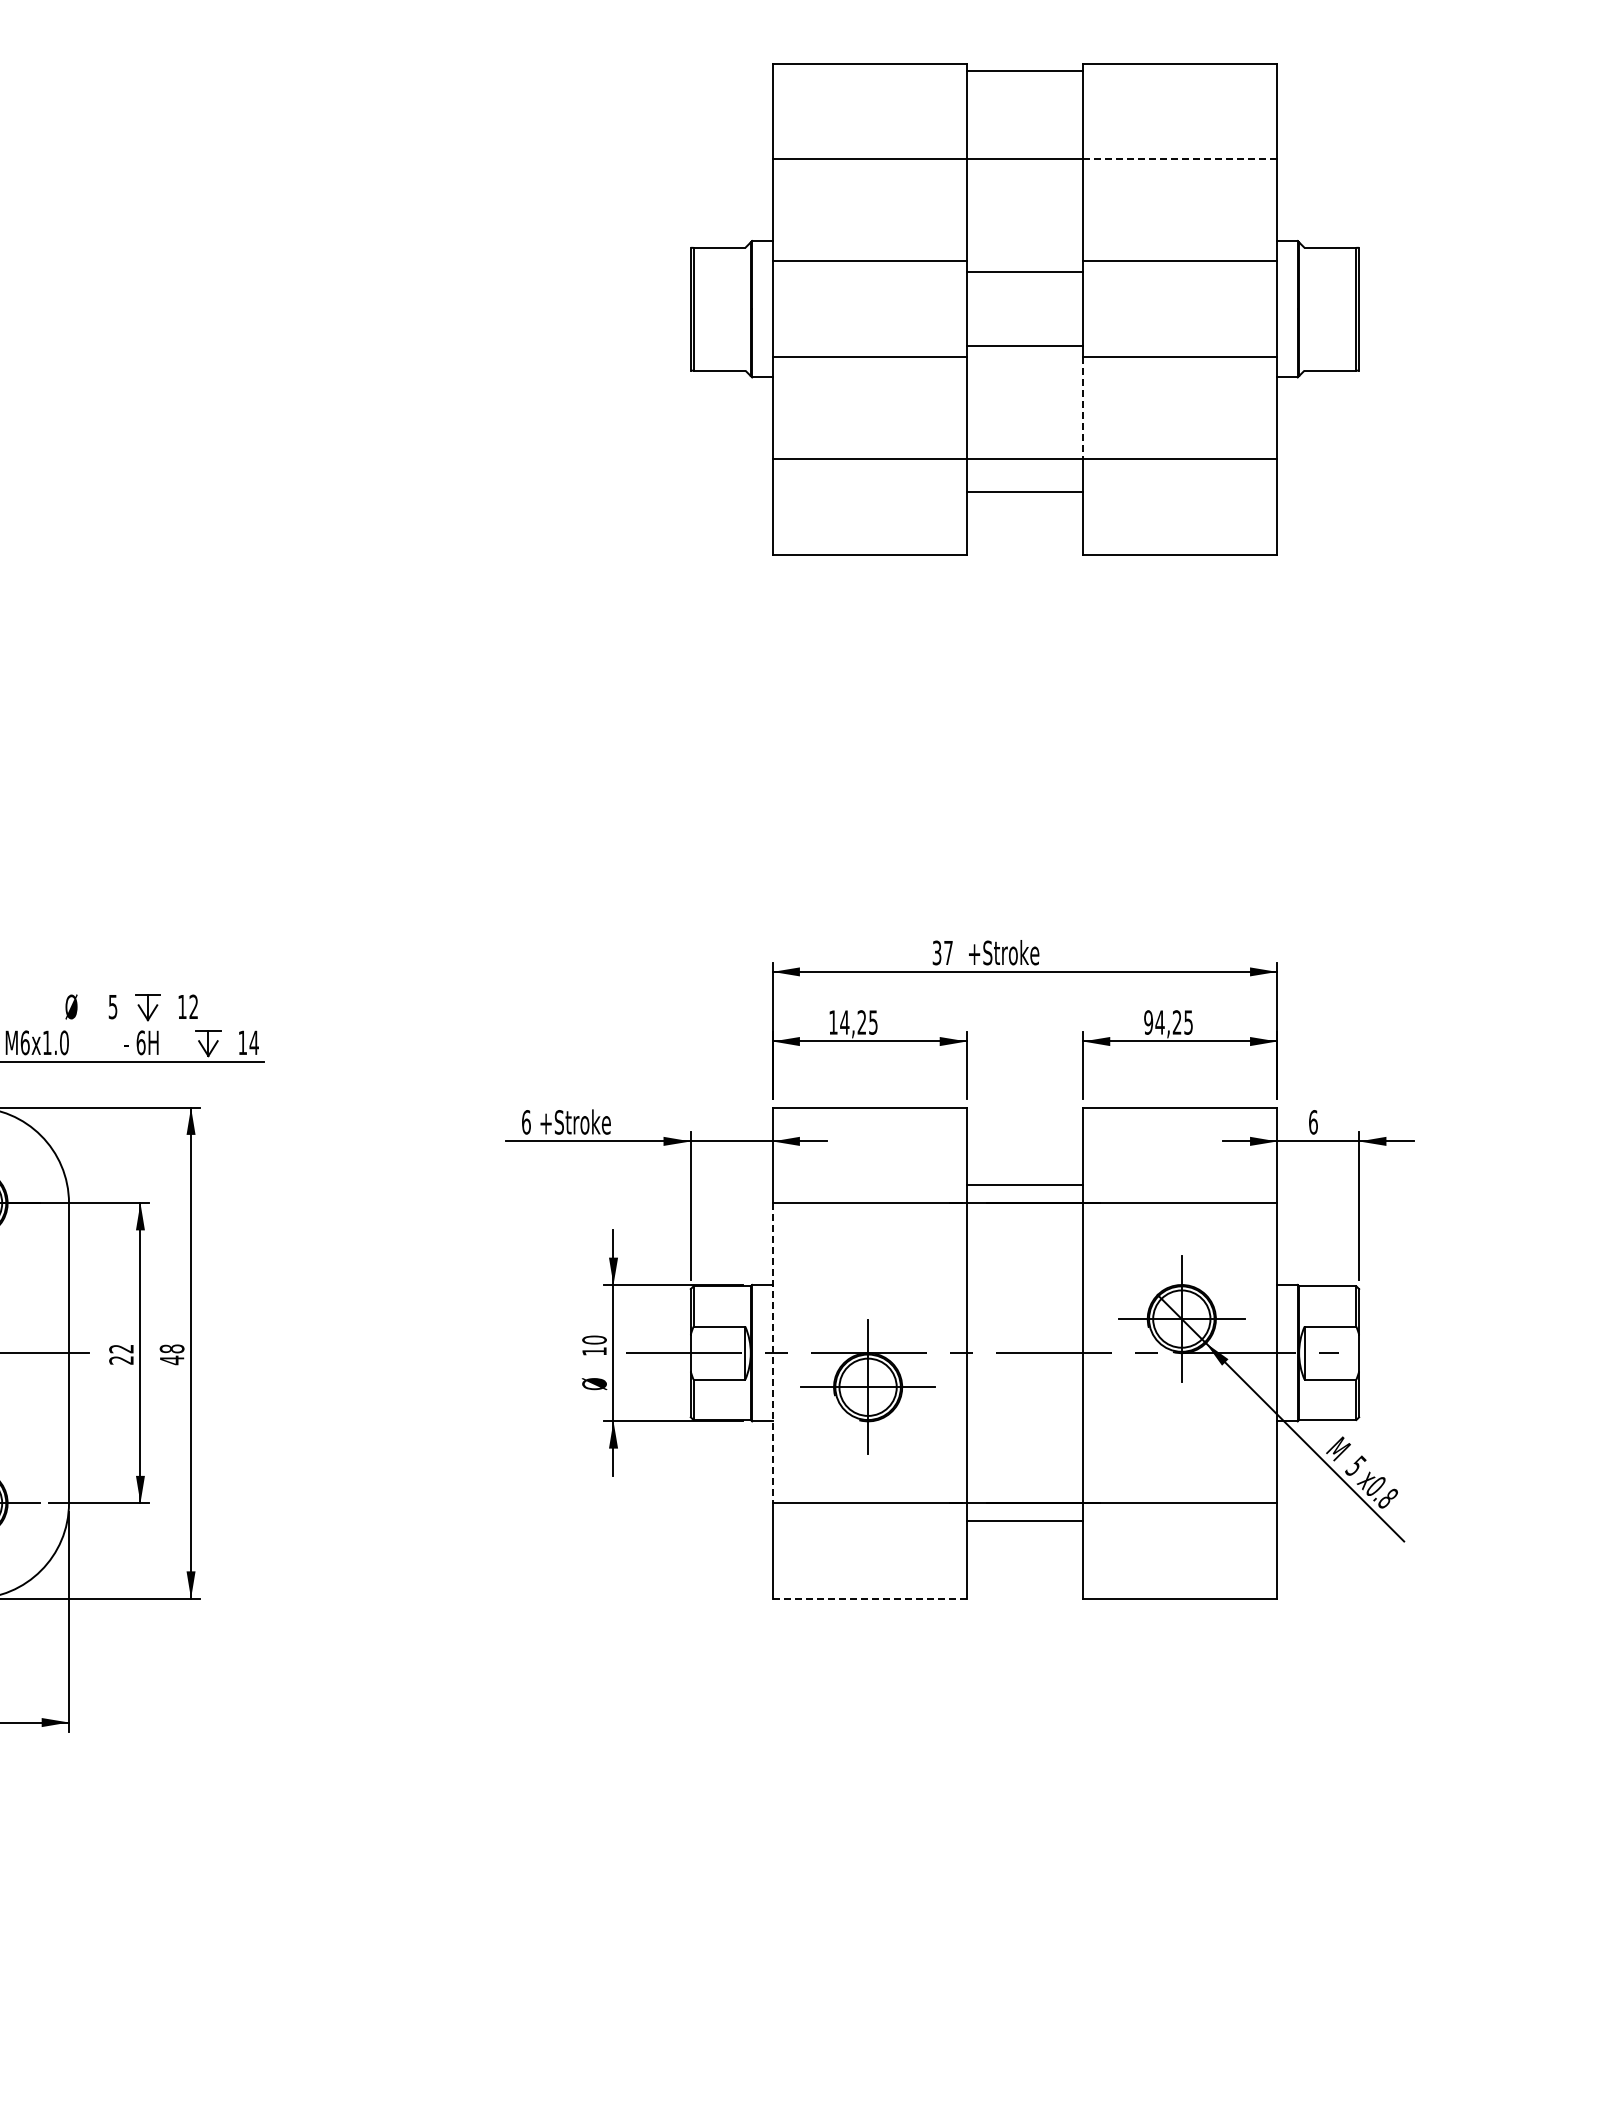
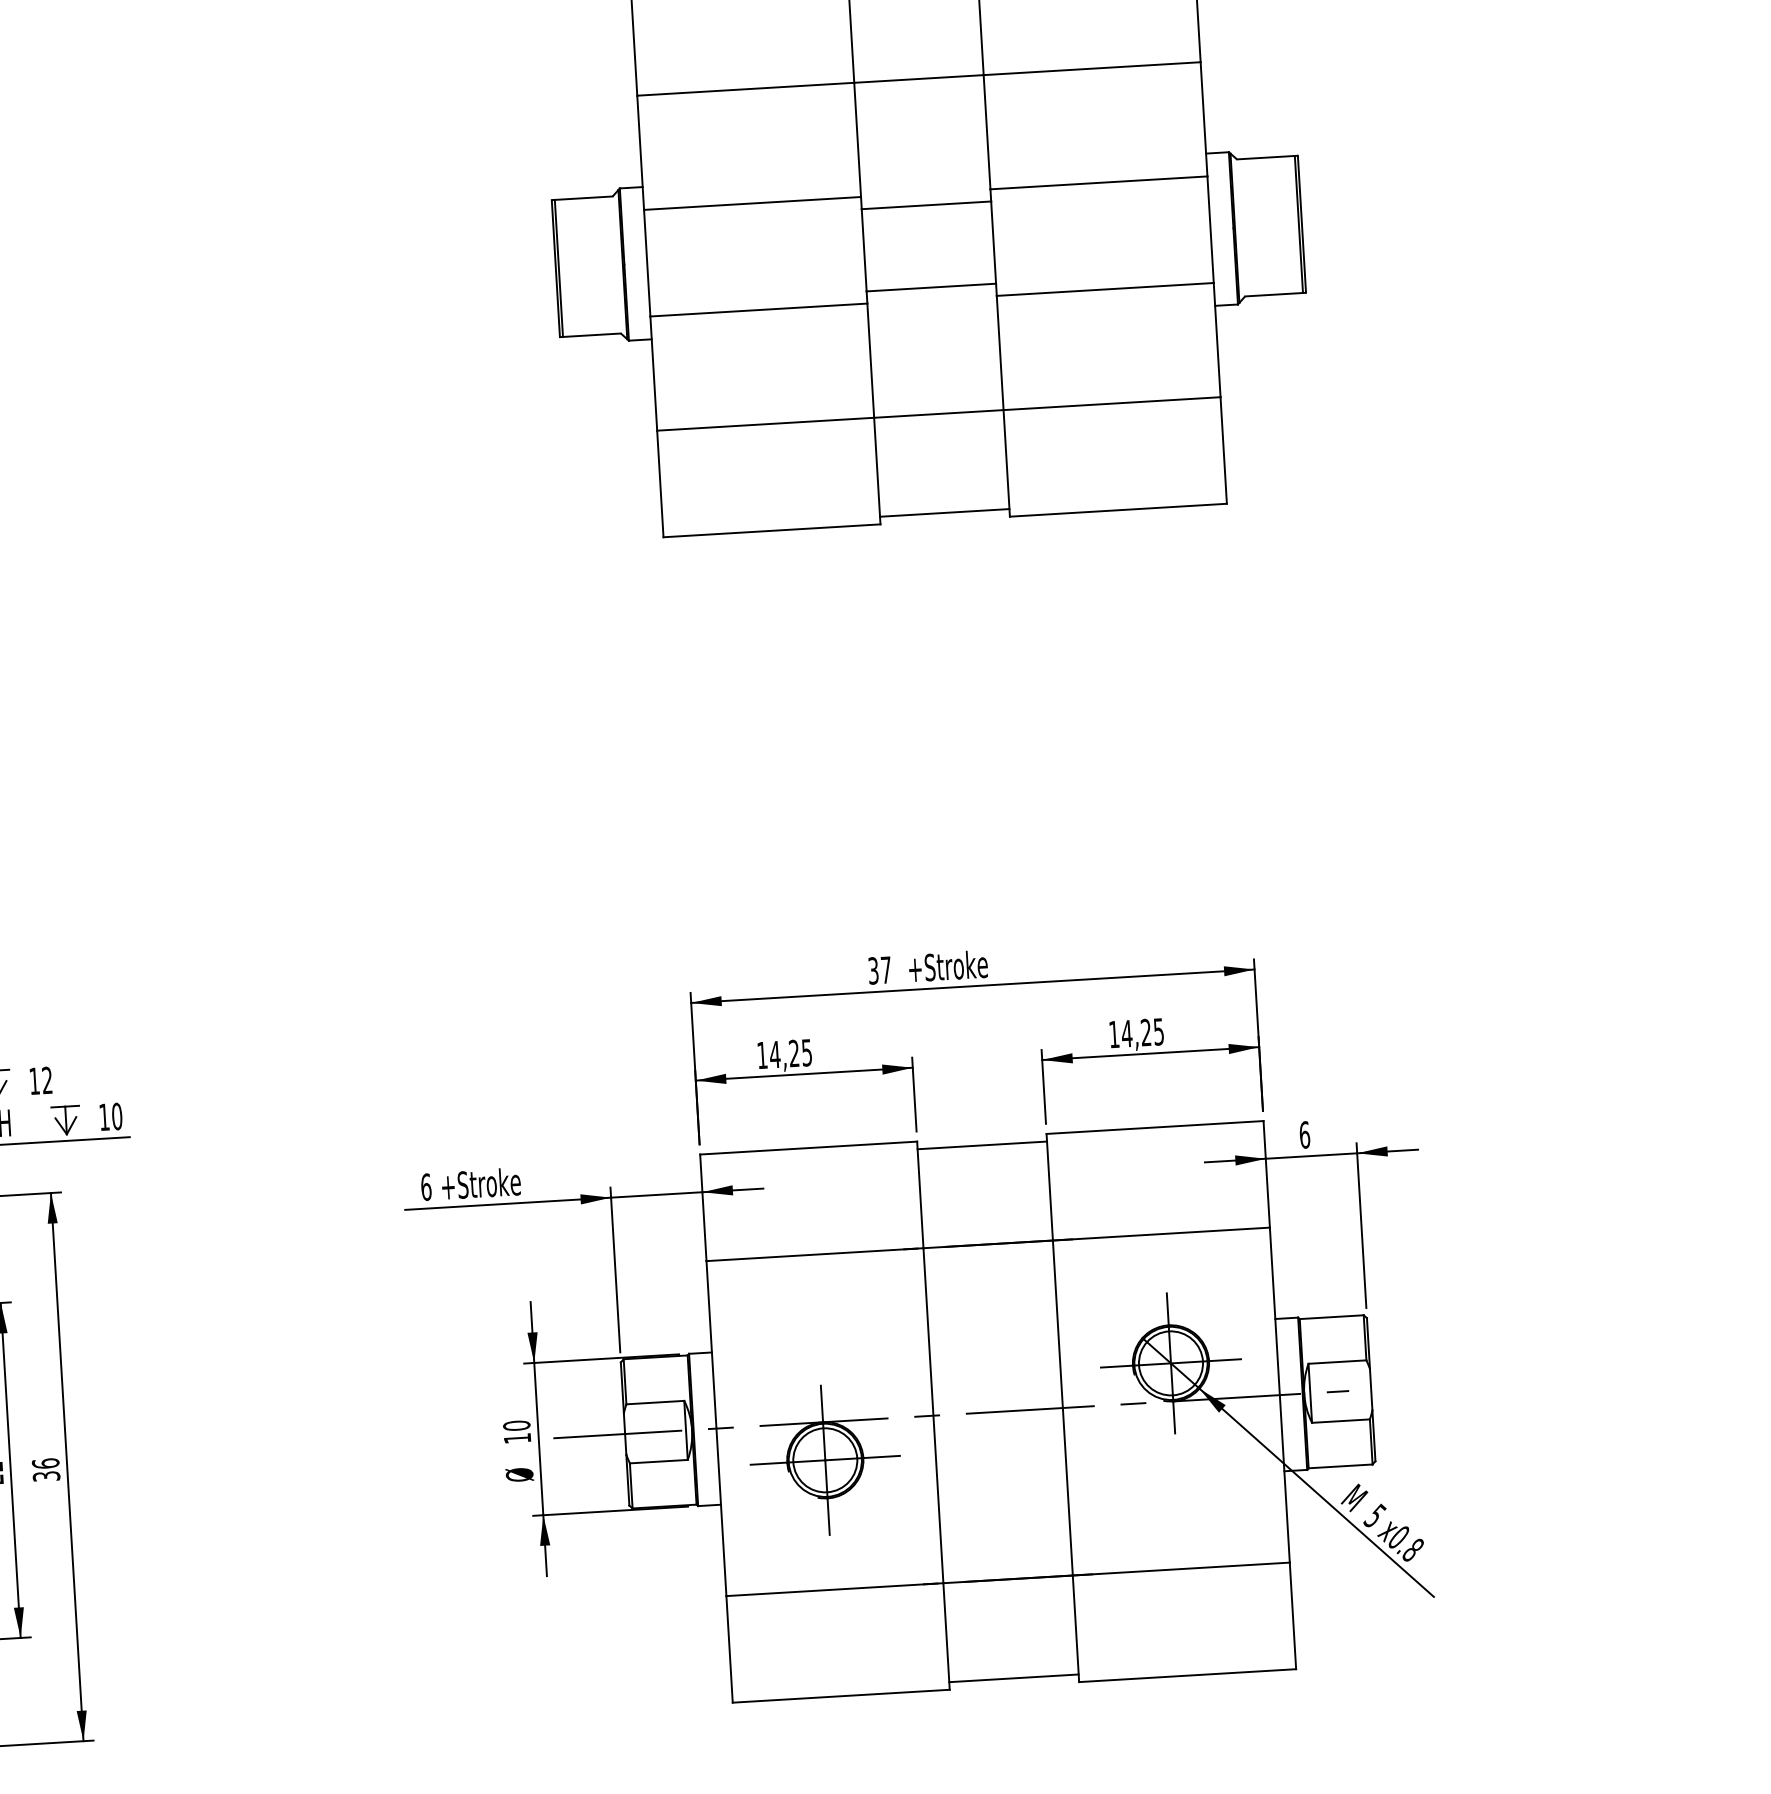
line: (1179, 159) -> (1091, 69), dashed -> solid
line: (1082, 408) -> (999, 353), dashed -> solid
line: (1024, 491) -> (944, 512), moved
text: (1148, 1022) -> (1114, 1034), 94,25 -> 14,25
text: (253, 1042) -> (116, 1116), 14 -> 10
line: (1024, 1184) -> (981, 1145), moved
line: (772, 1353) -> (716, 1428), dashed -> solid
text: (171, 1354) -> (45, 1469), 48 -> 36
line: (1024, 1520) -> (1013, 1677), moved
line: (869, 1598) -> (840, 1696), dashed -> solid

